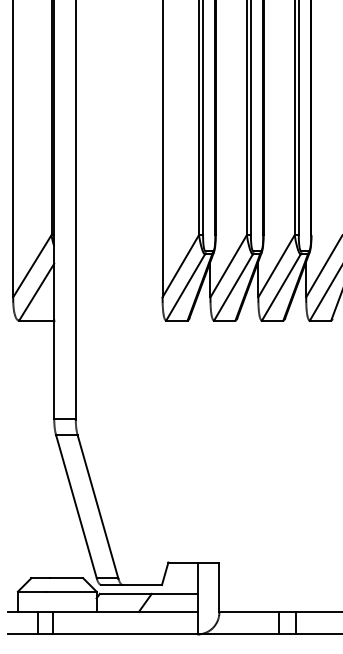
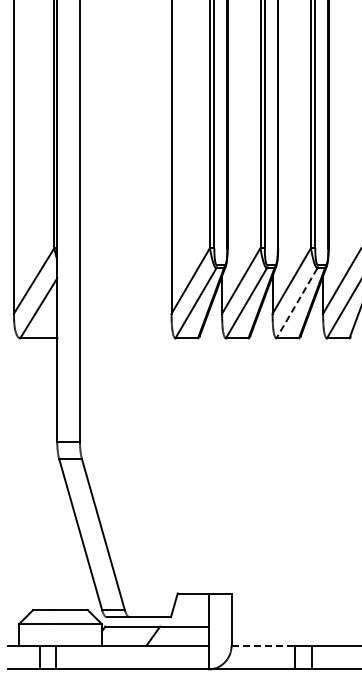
line: (280, 287) -> (296, 303), solid -> dashed
line: (249, 611) -> (263, 645), solid -> dashed

